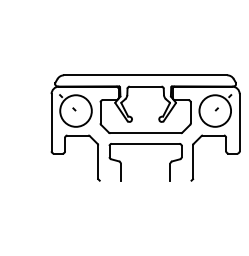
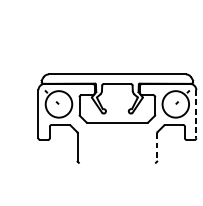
line: (239, 122) -> (196, 114), solid -> dashed
part: (145, 144) -> (117, 132), removed
line: (193, 162) -> (157, 147), solid -> dashed

